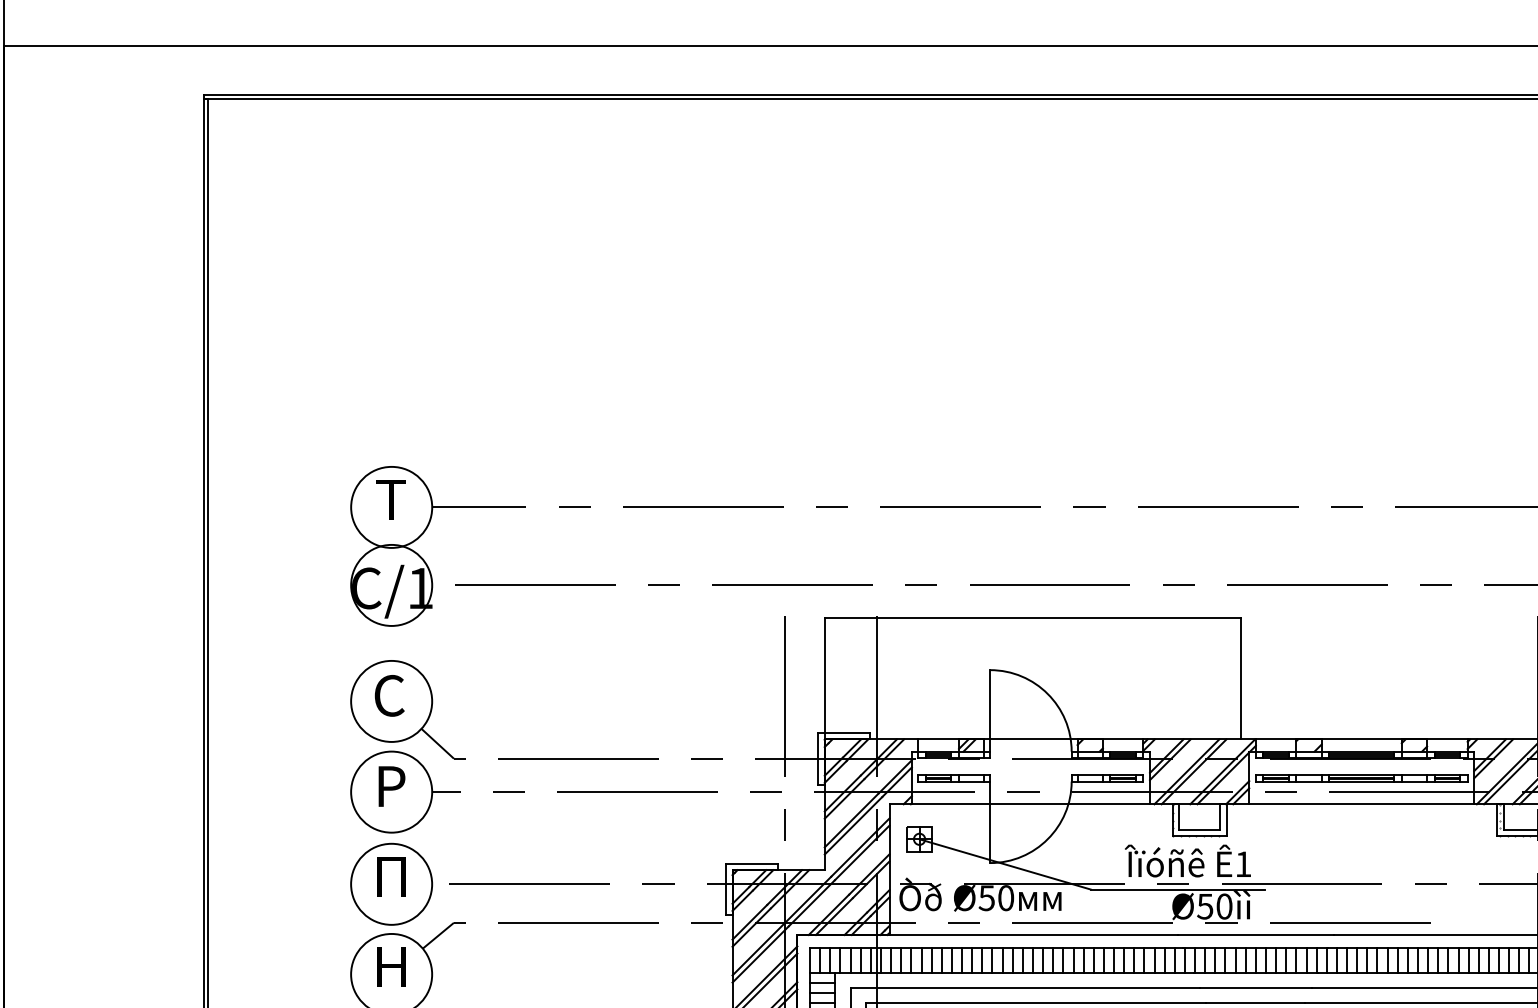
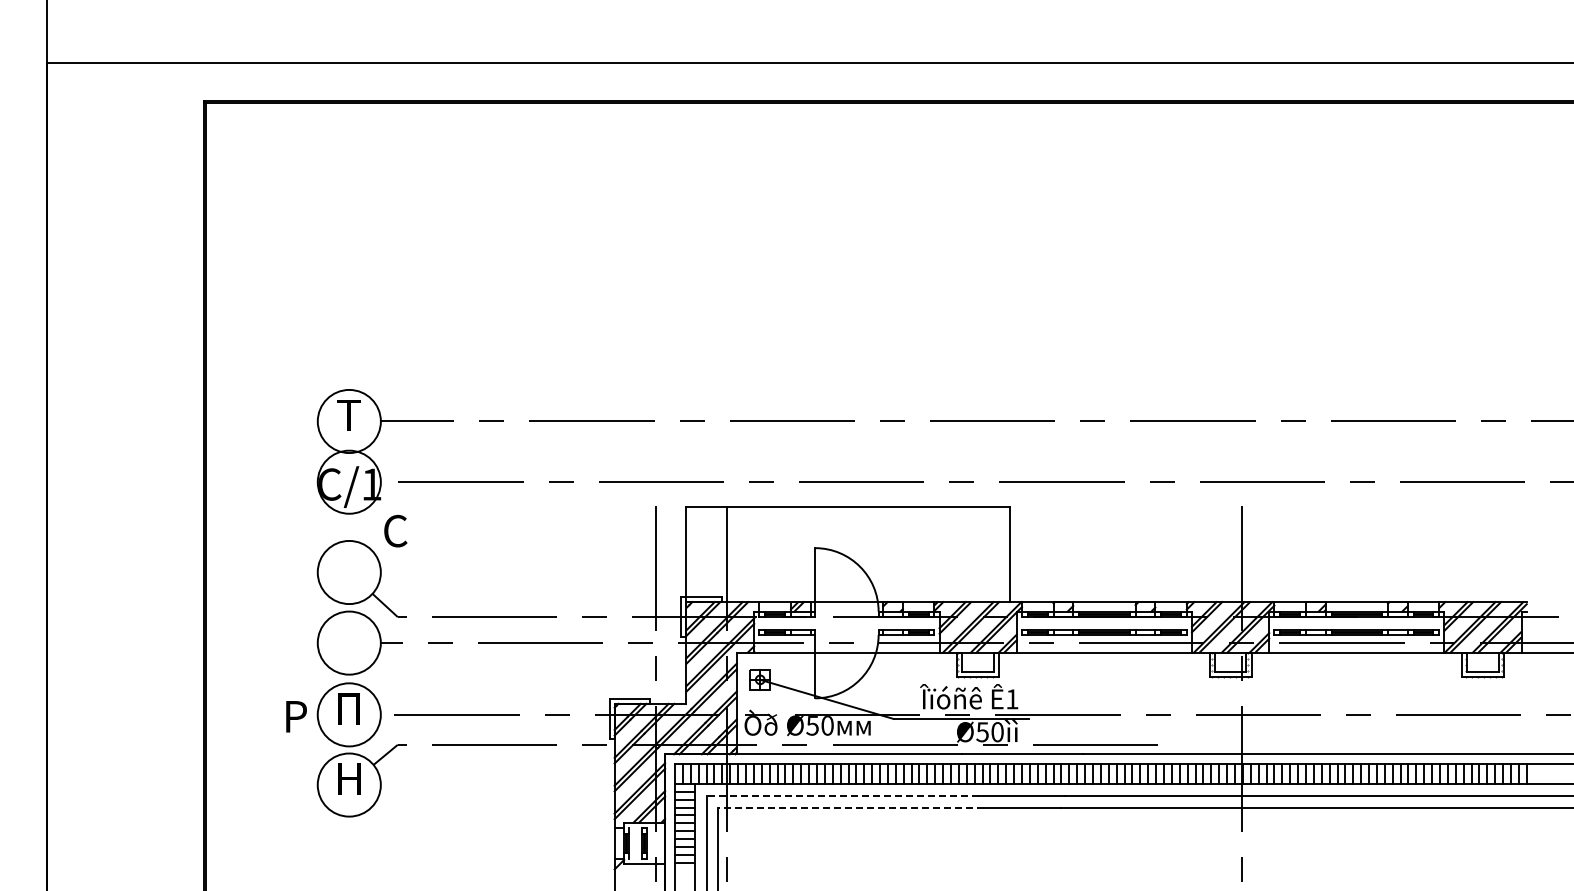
text: (389, 694) -> (395, 530), moved
text: (391, 786) -> (296, 716), moved
line: (1025, 987) -> (842, 795), solid -> dashed
line: (1035, 1003) -> (850, 807), solid -> dashed

